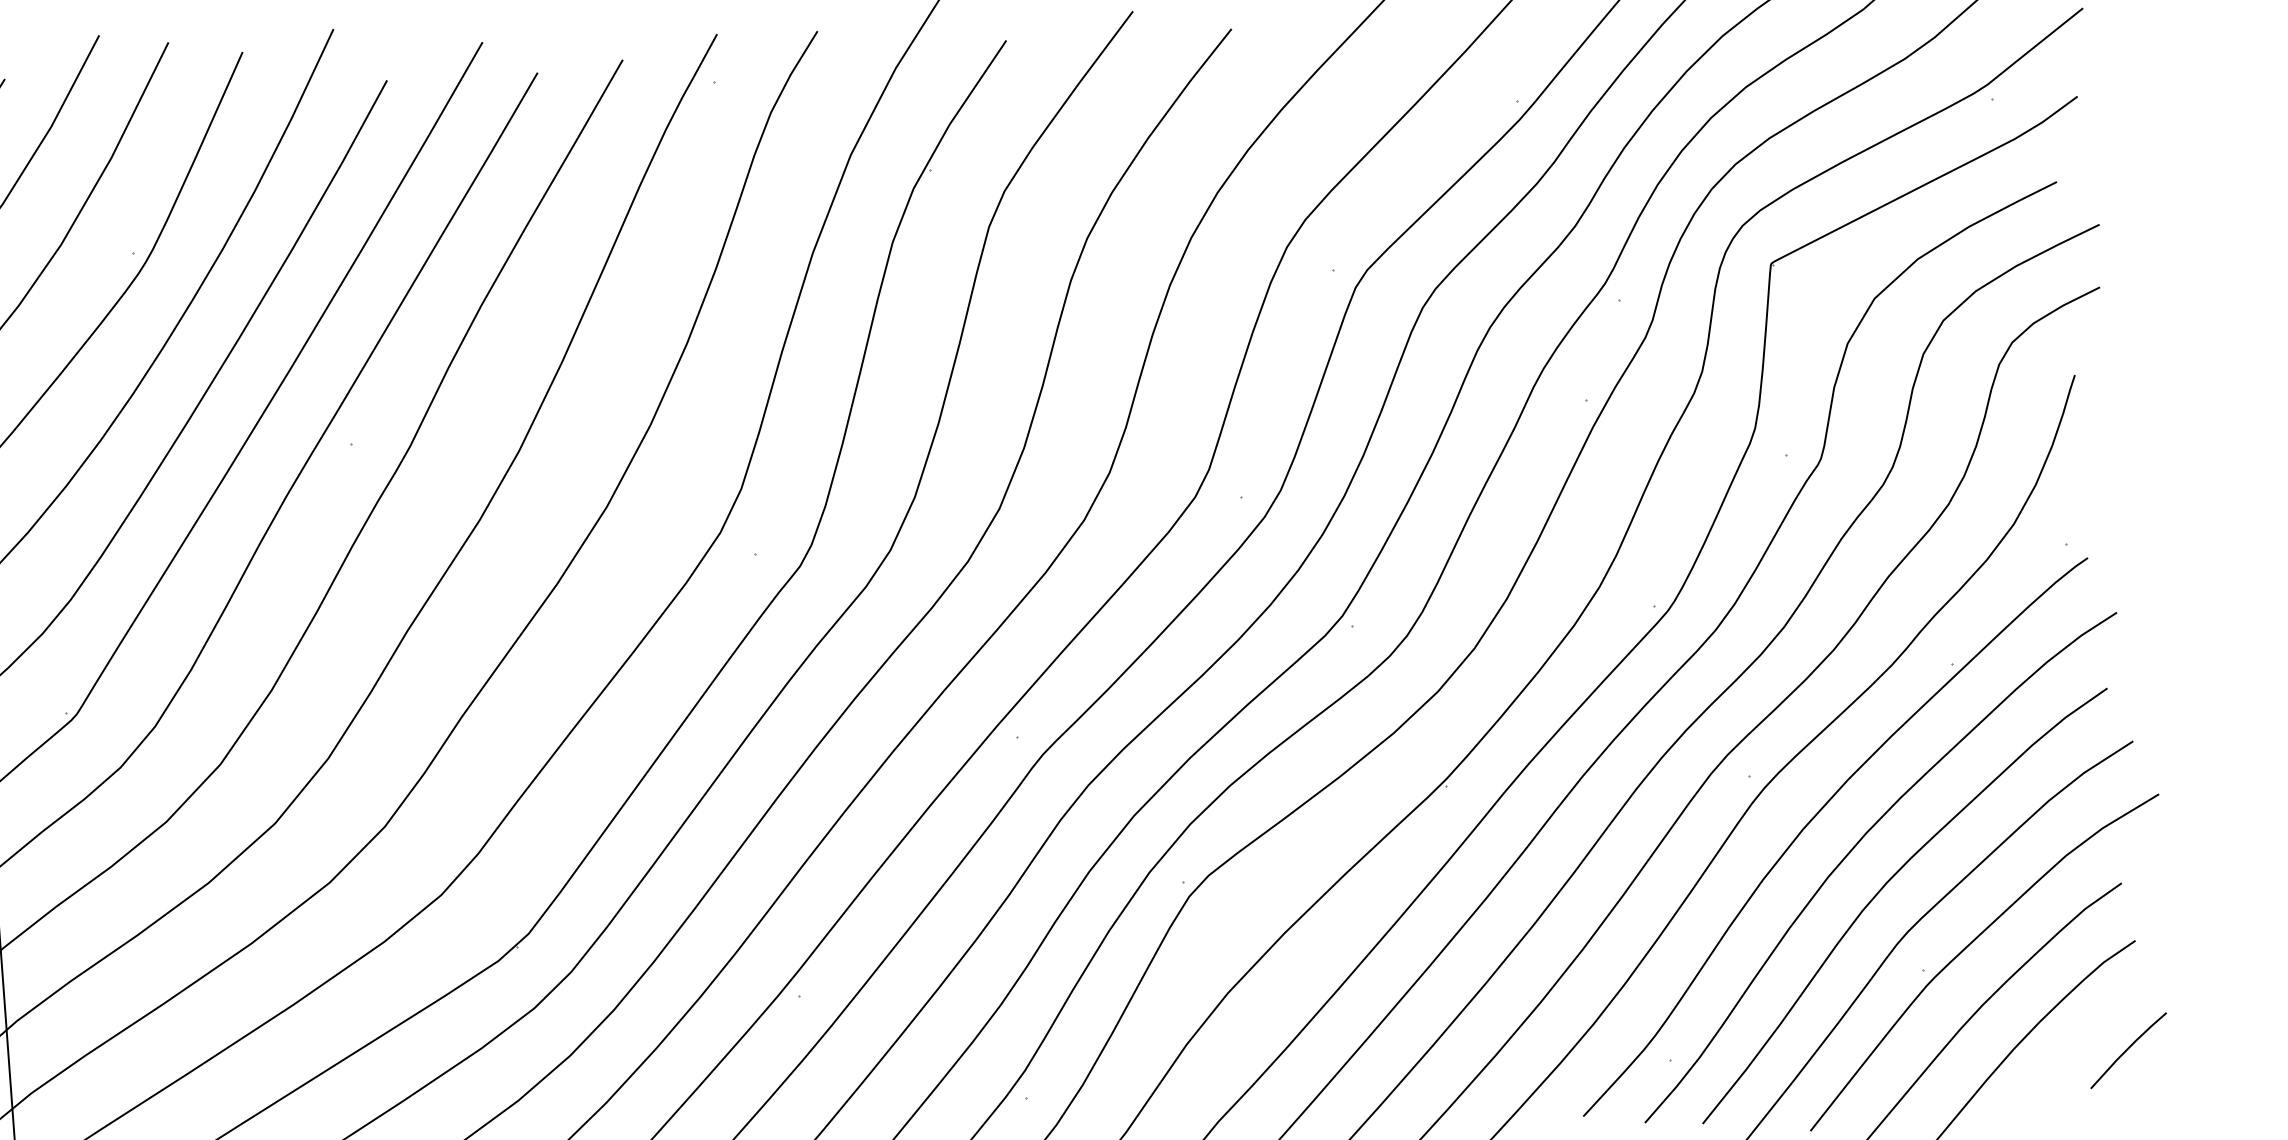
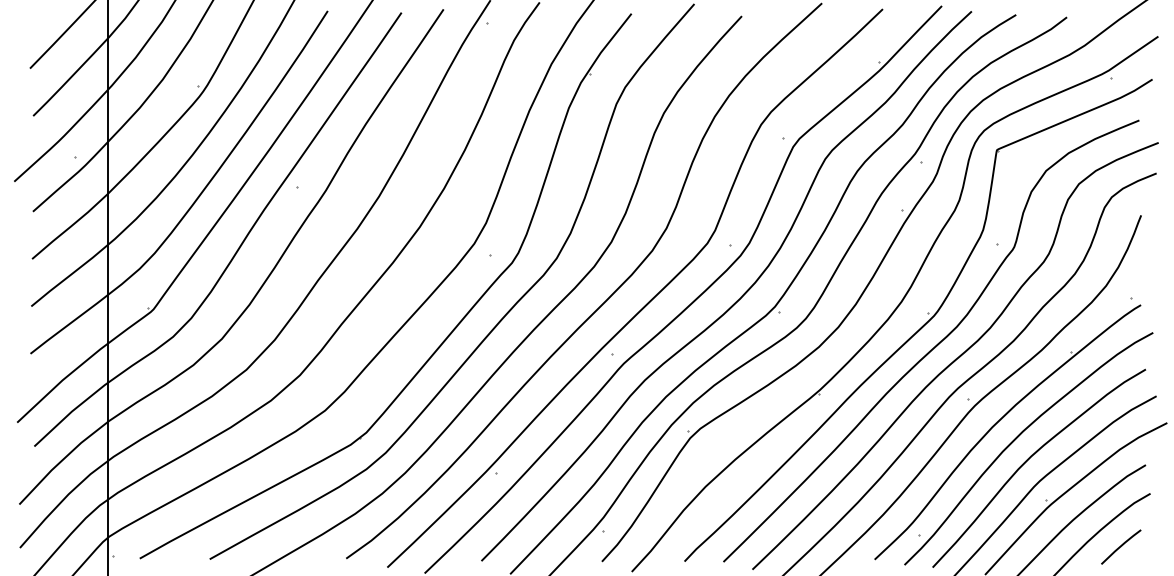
line: (2129, 1049) -> (1121, 546), moved

